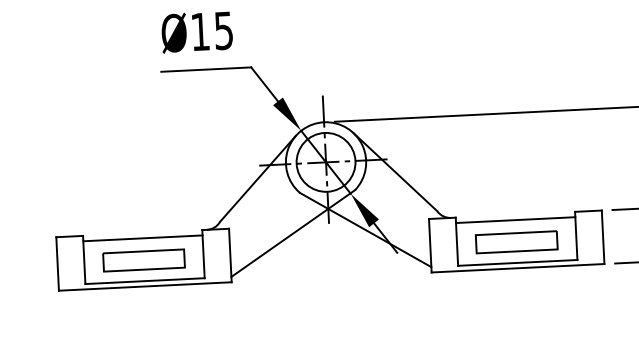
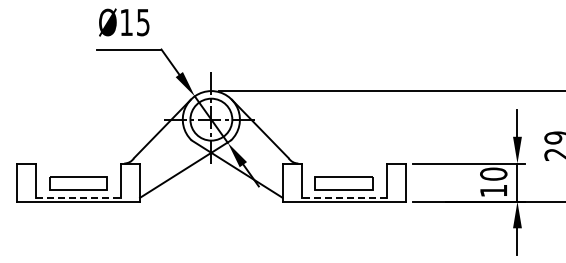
line: (514, 220) -> (343, 167), removed
line: (142, 238) -> (78, 167), removed
line: (518, 262) -> (344, 197), solid -> dashed
line: (144, 280) -> (78, 197), solid -> dashed

